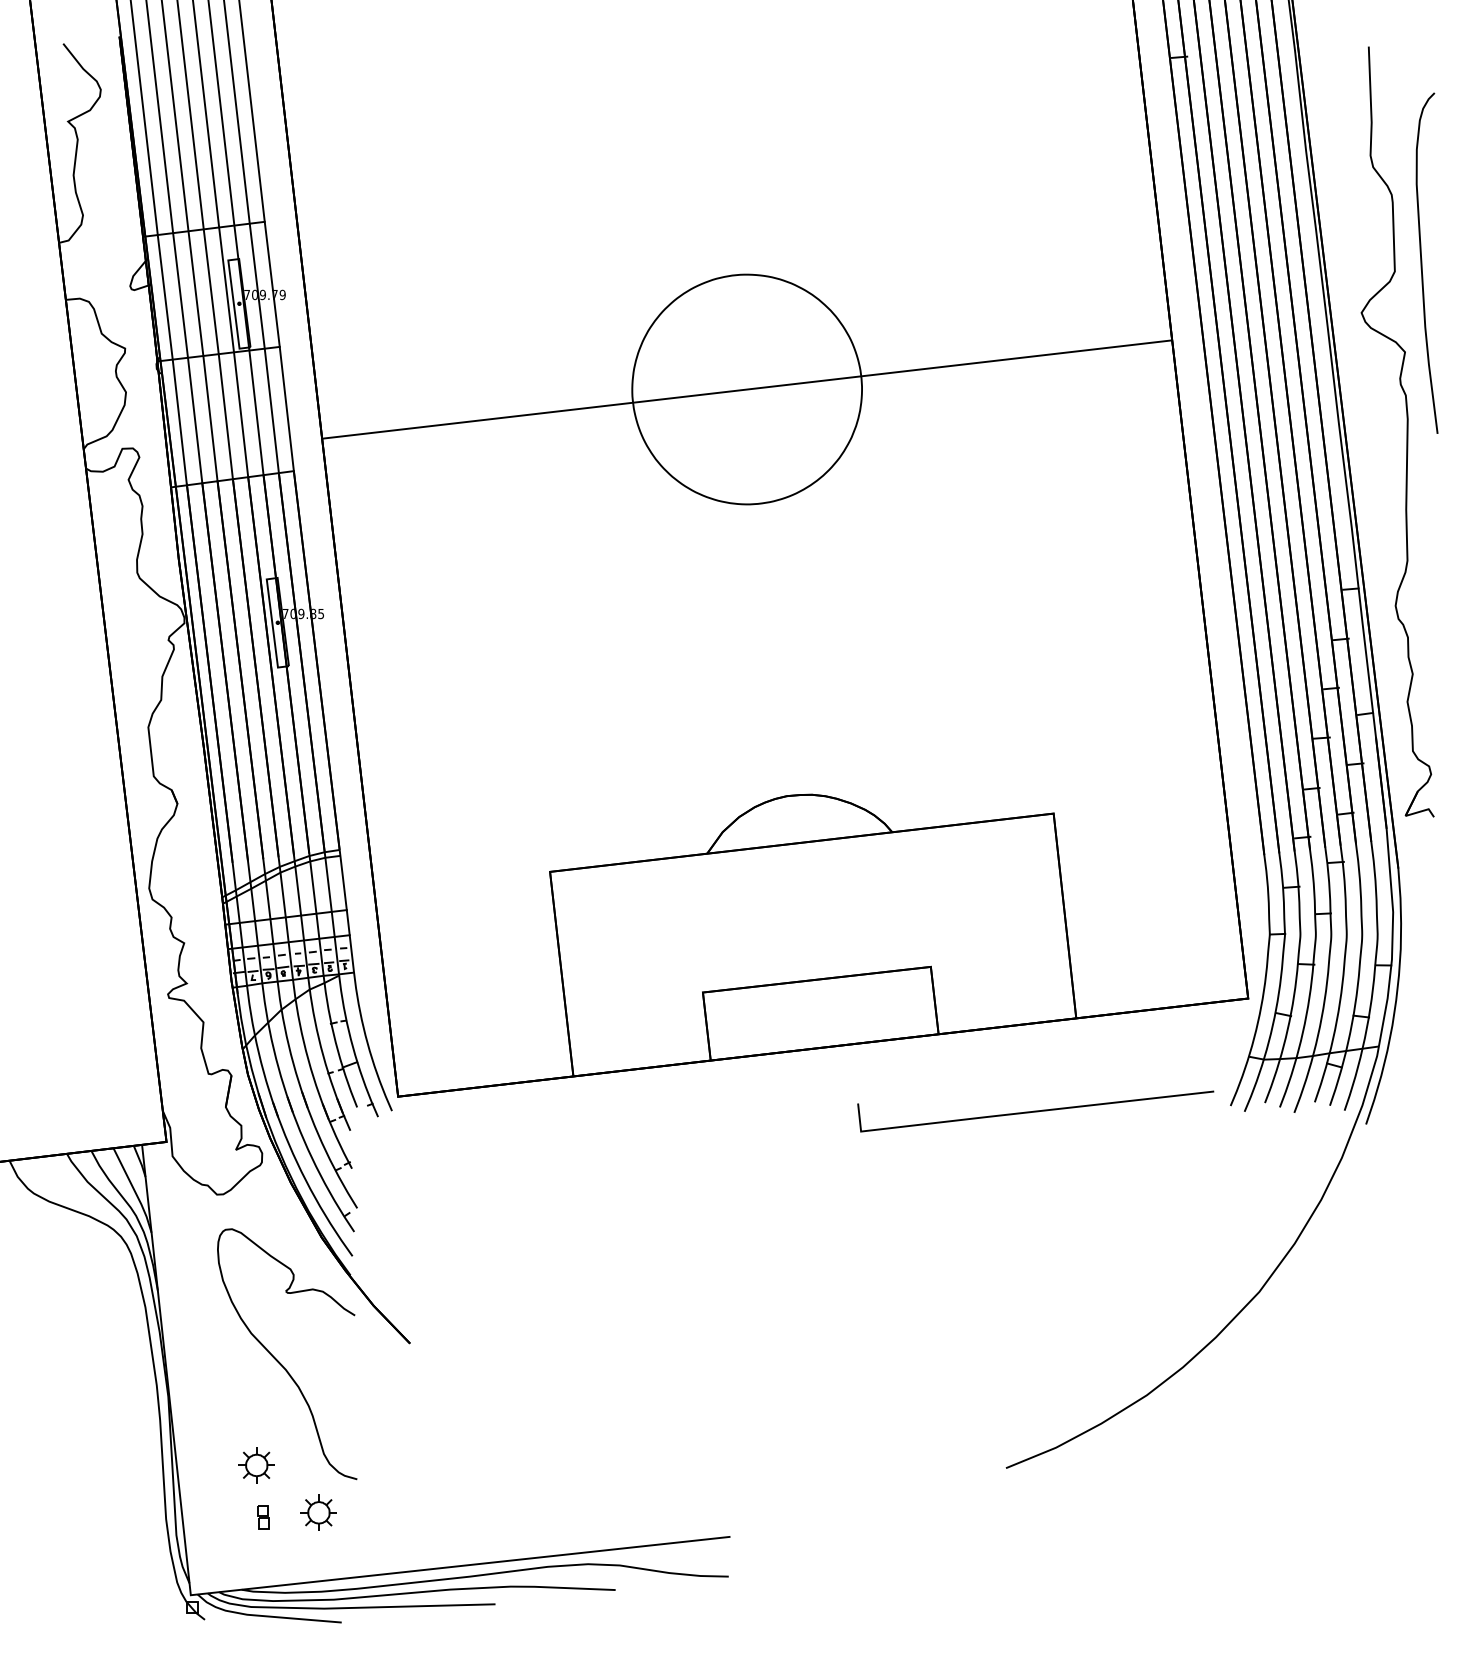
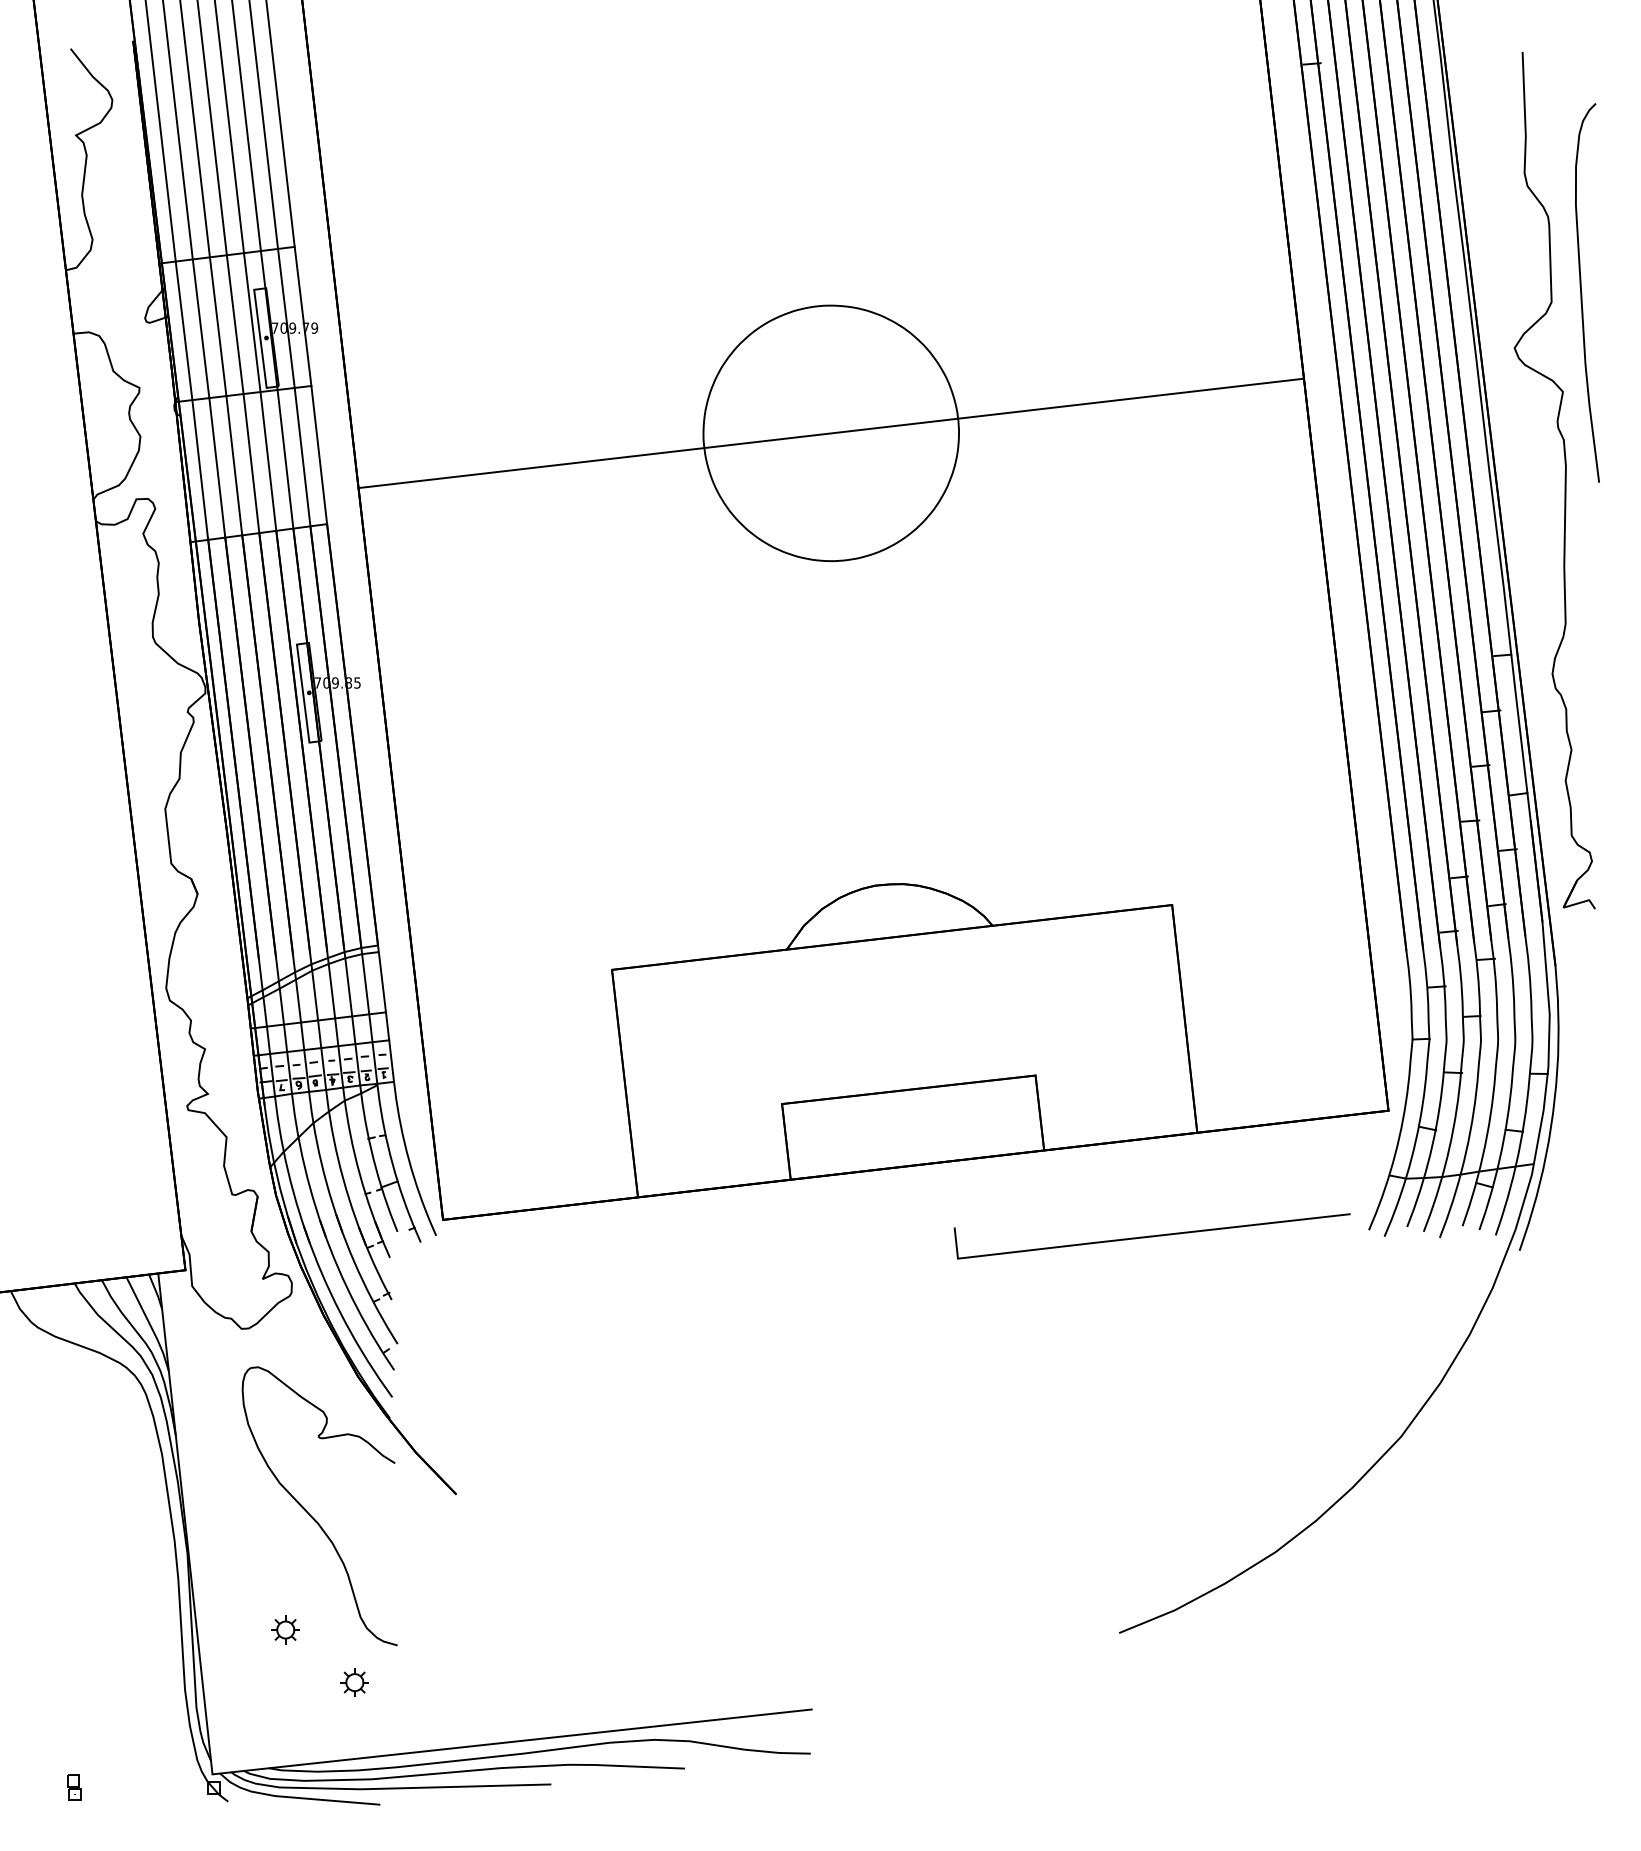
part: (256, 1465) -> (285, 1630), size x0.71
part: (318, 1512) -> (354, 1682), size x0.71
part: (263, 1517) -> (74, 1788), moved

